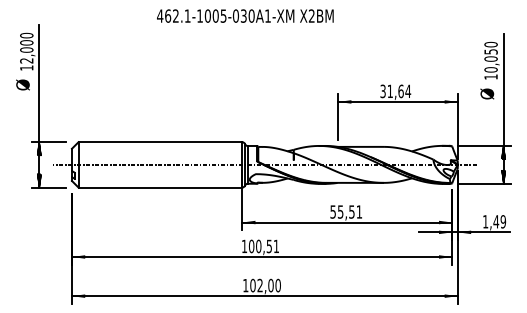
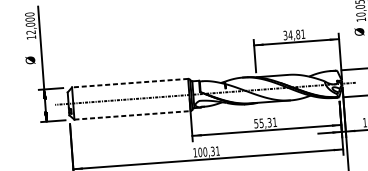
text: (22, 84) -> (30, 60), moved
text: (399, 90) -> (297, 34), 31,64 -> 34,81
line: (160, 142) -> (130, 83), solid -> dashed
line: (160, 187) -> (132, 115), solid -> dashed
text: (351, 210) -> (269, 121), 55,51 -> 55,31
text: (269, 245) -> (212, 150), 100,51 -> 100,31

